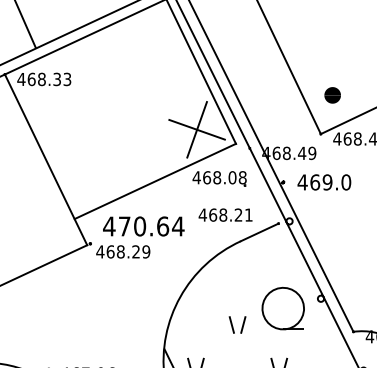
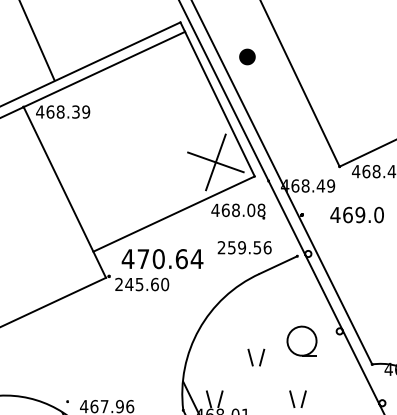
text: (67, 78) -> (86, 111), 468.33 -> 468.39
part: (332, 94) -> (247, 56), moved
text: (323, 181) -> (356, 214), moved
text: (225, 214) -> (244, 247), 468.21 -> 259.56
text: (122, 251) -> (141, 284), 468.29 -> 245.60
part: (282, 307) -> (301, 340), size x0.7

